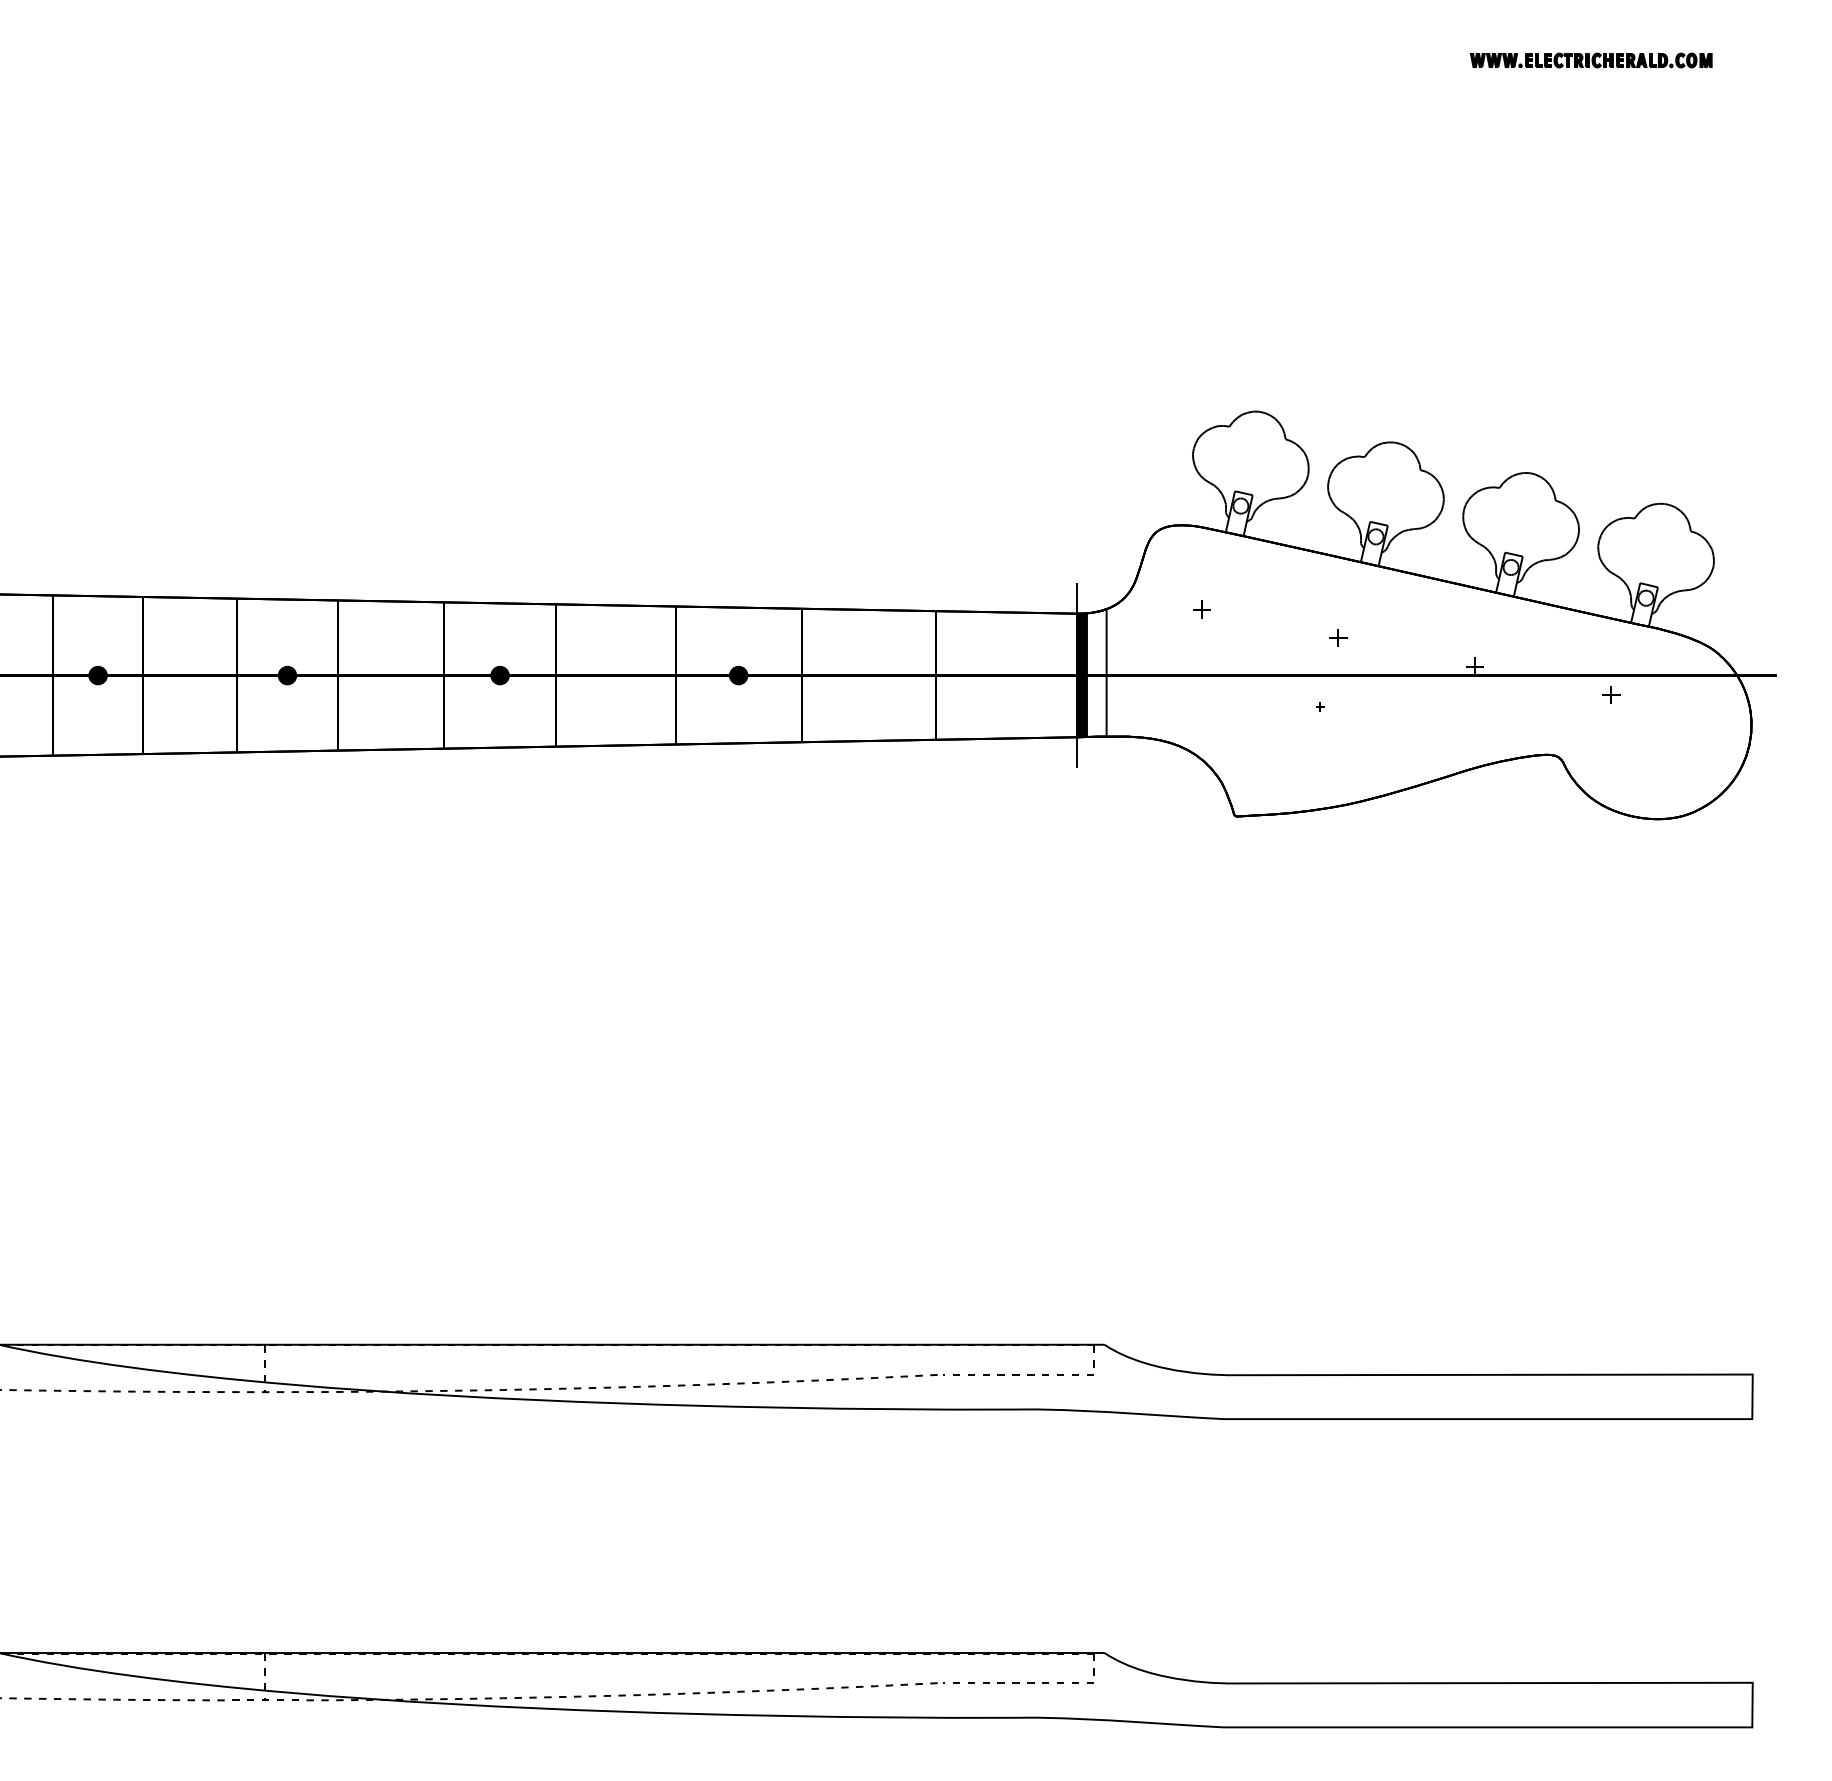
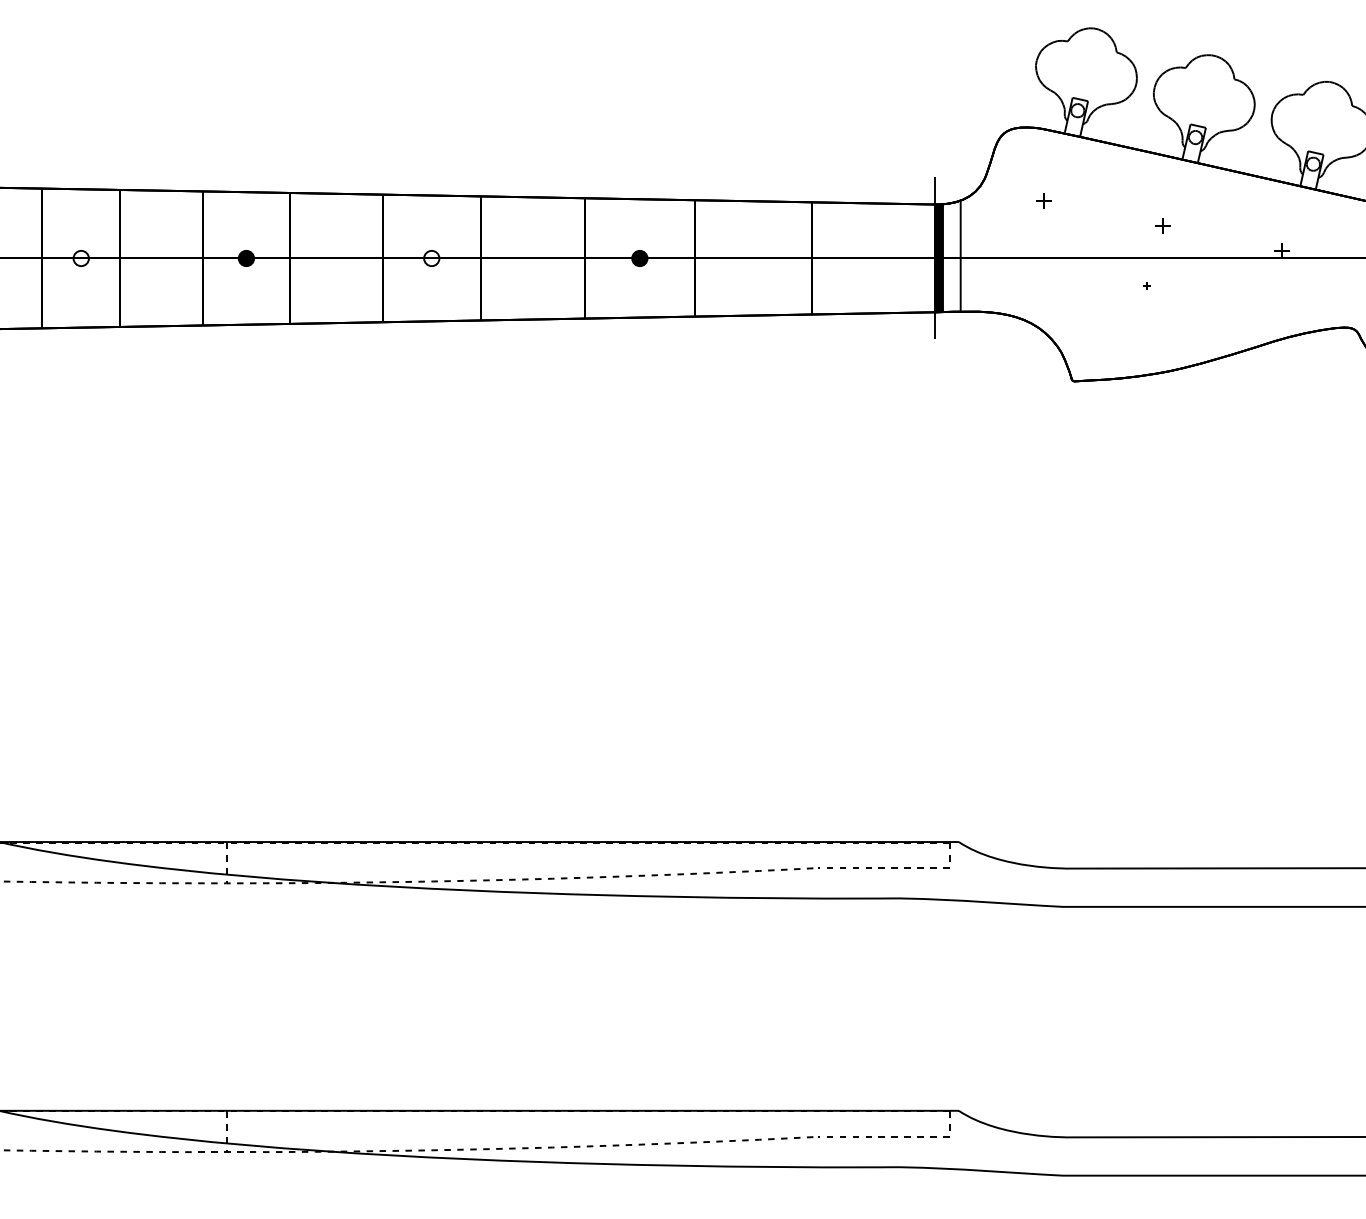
fill: (97, 675) -> (80, 258), removed
fill: (499, 675) -> (431, 258), removed

